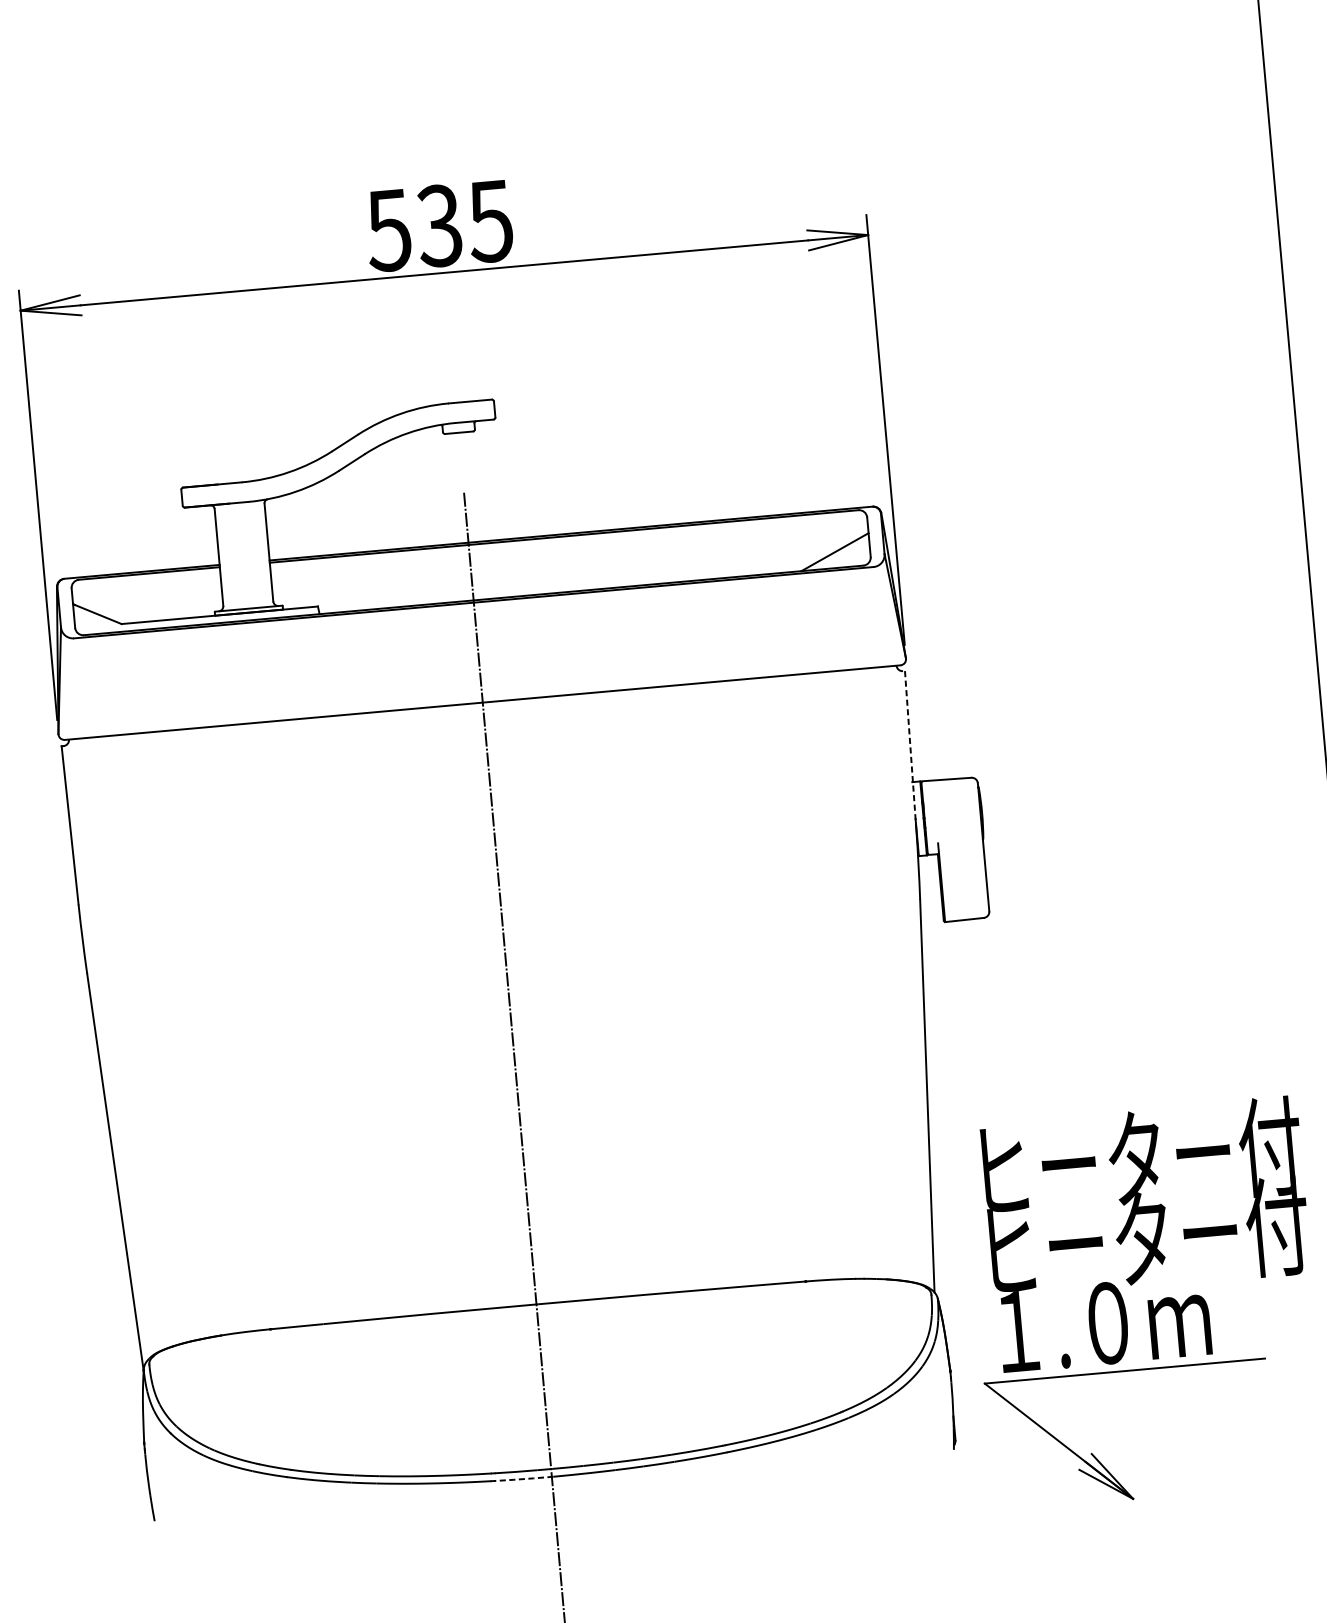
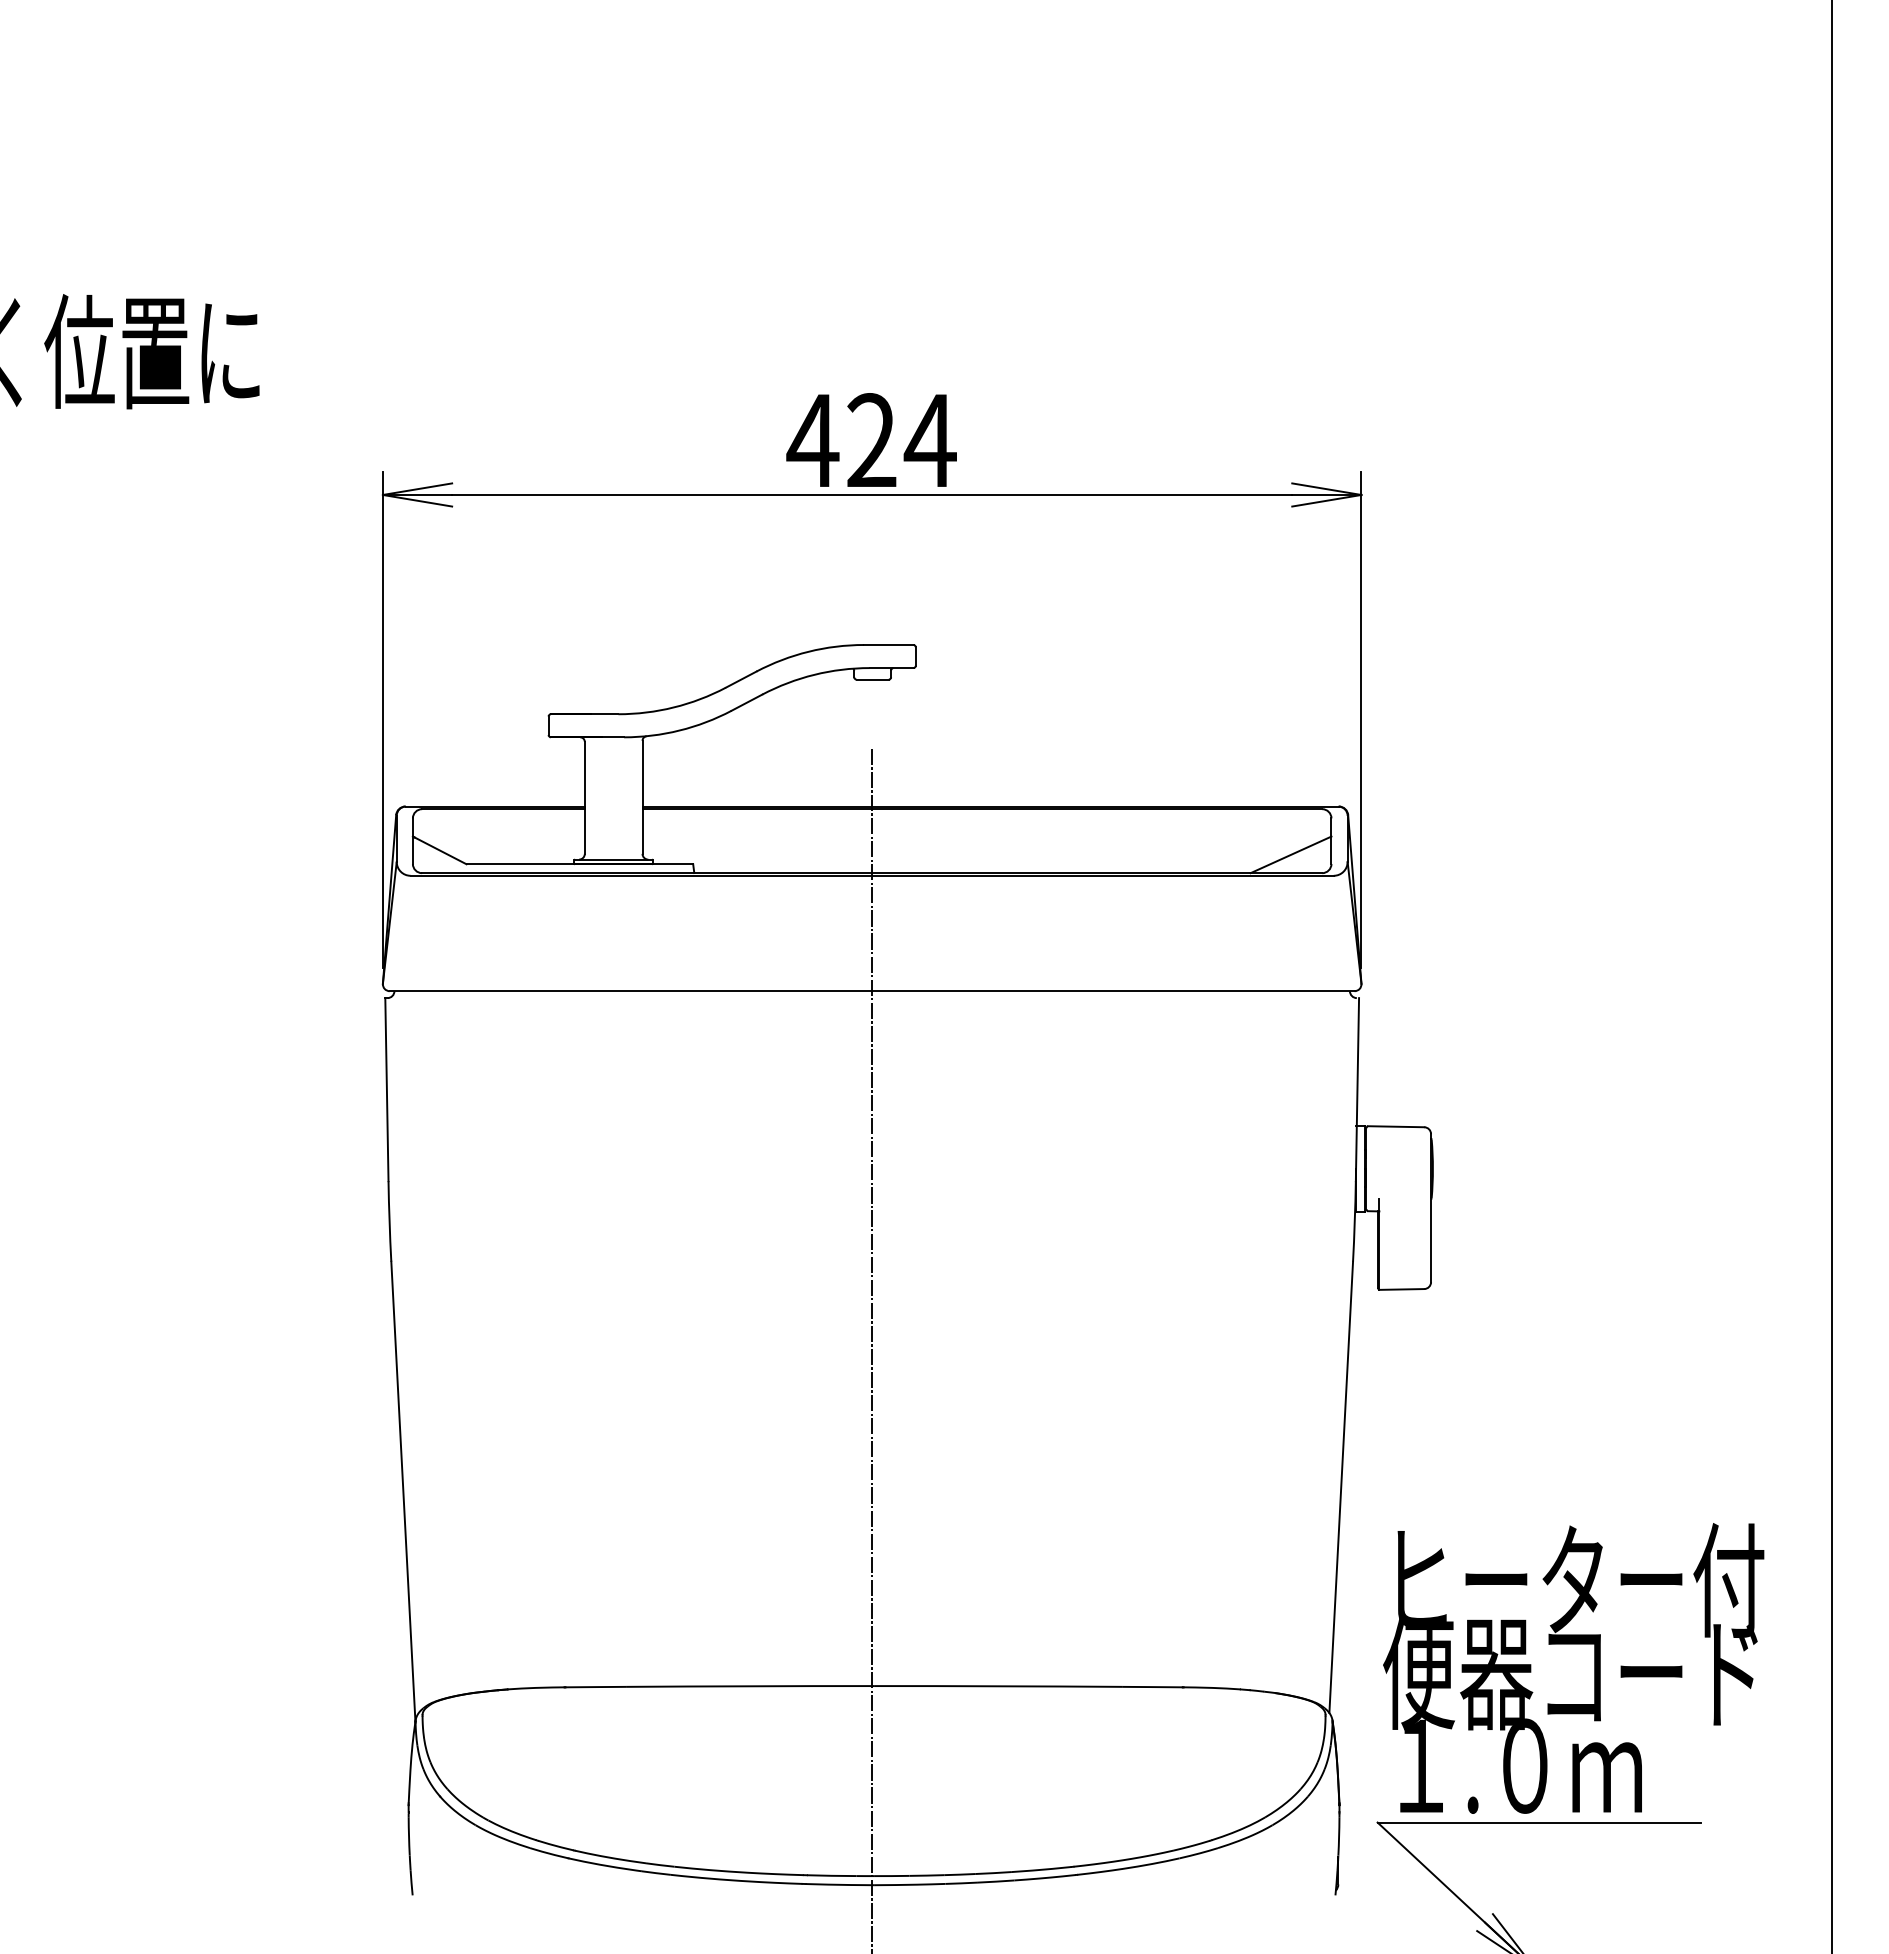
text: (439, 225) -> (871, 440), 535 -> 424
line: (910, 750) -> (1357, 1089), dashed -> solid
text: (1142, 1238) -> (1573, 1672), ヒーター付 -> 便器コード
line: (523, 1478) -> (839, 1884), dashed -> solid

